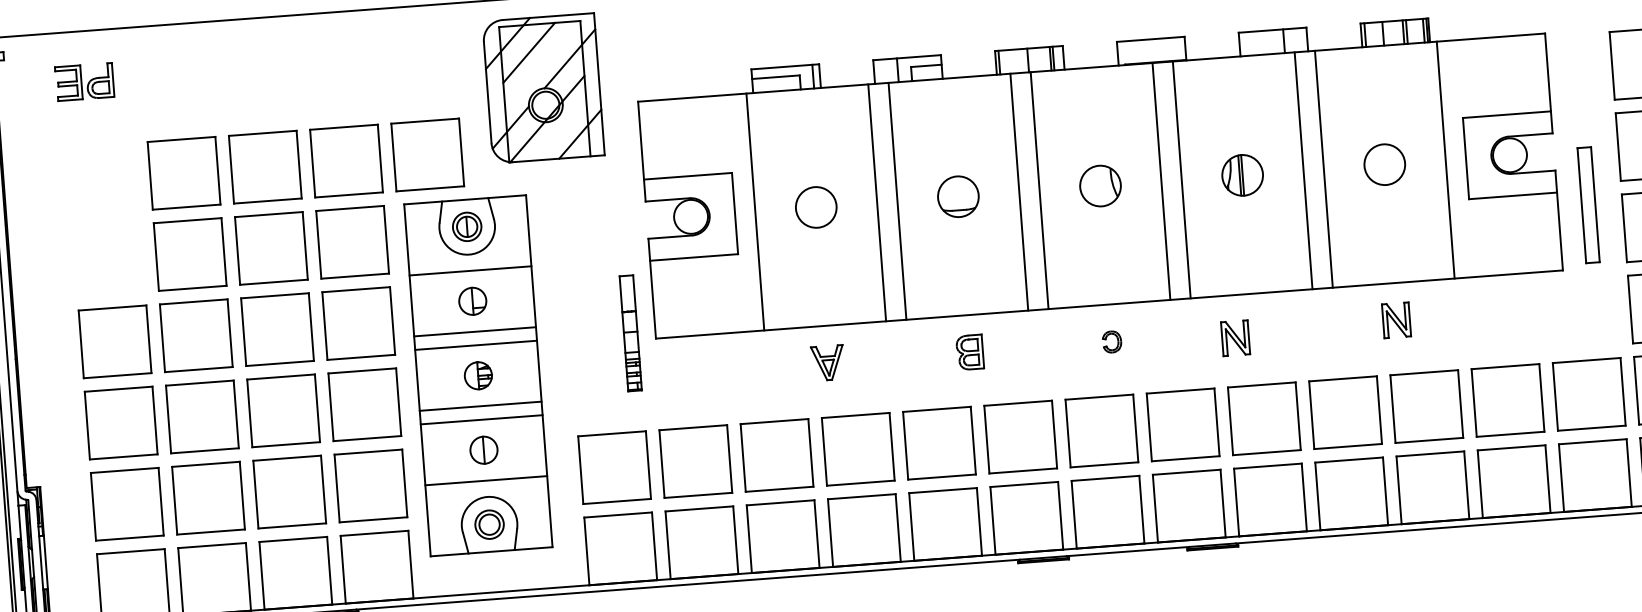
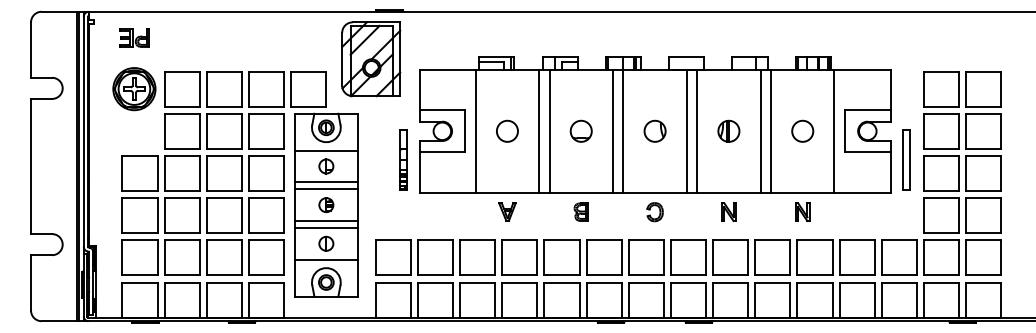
part: (92, 180) -> (134, 89), added
part: (630, 332) -> (403, 159), moved
part: (1234, 337) -> (728, 211), moved
part: (1111, 342) -> (654, 212), size x1.67

